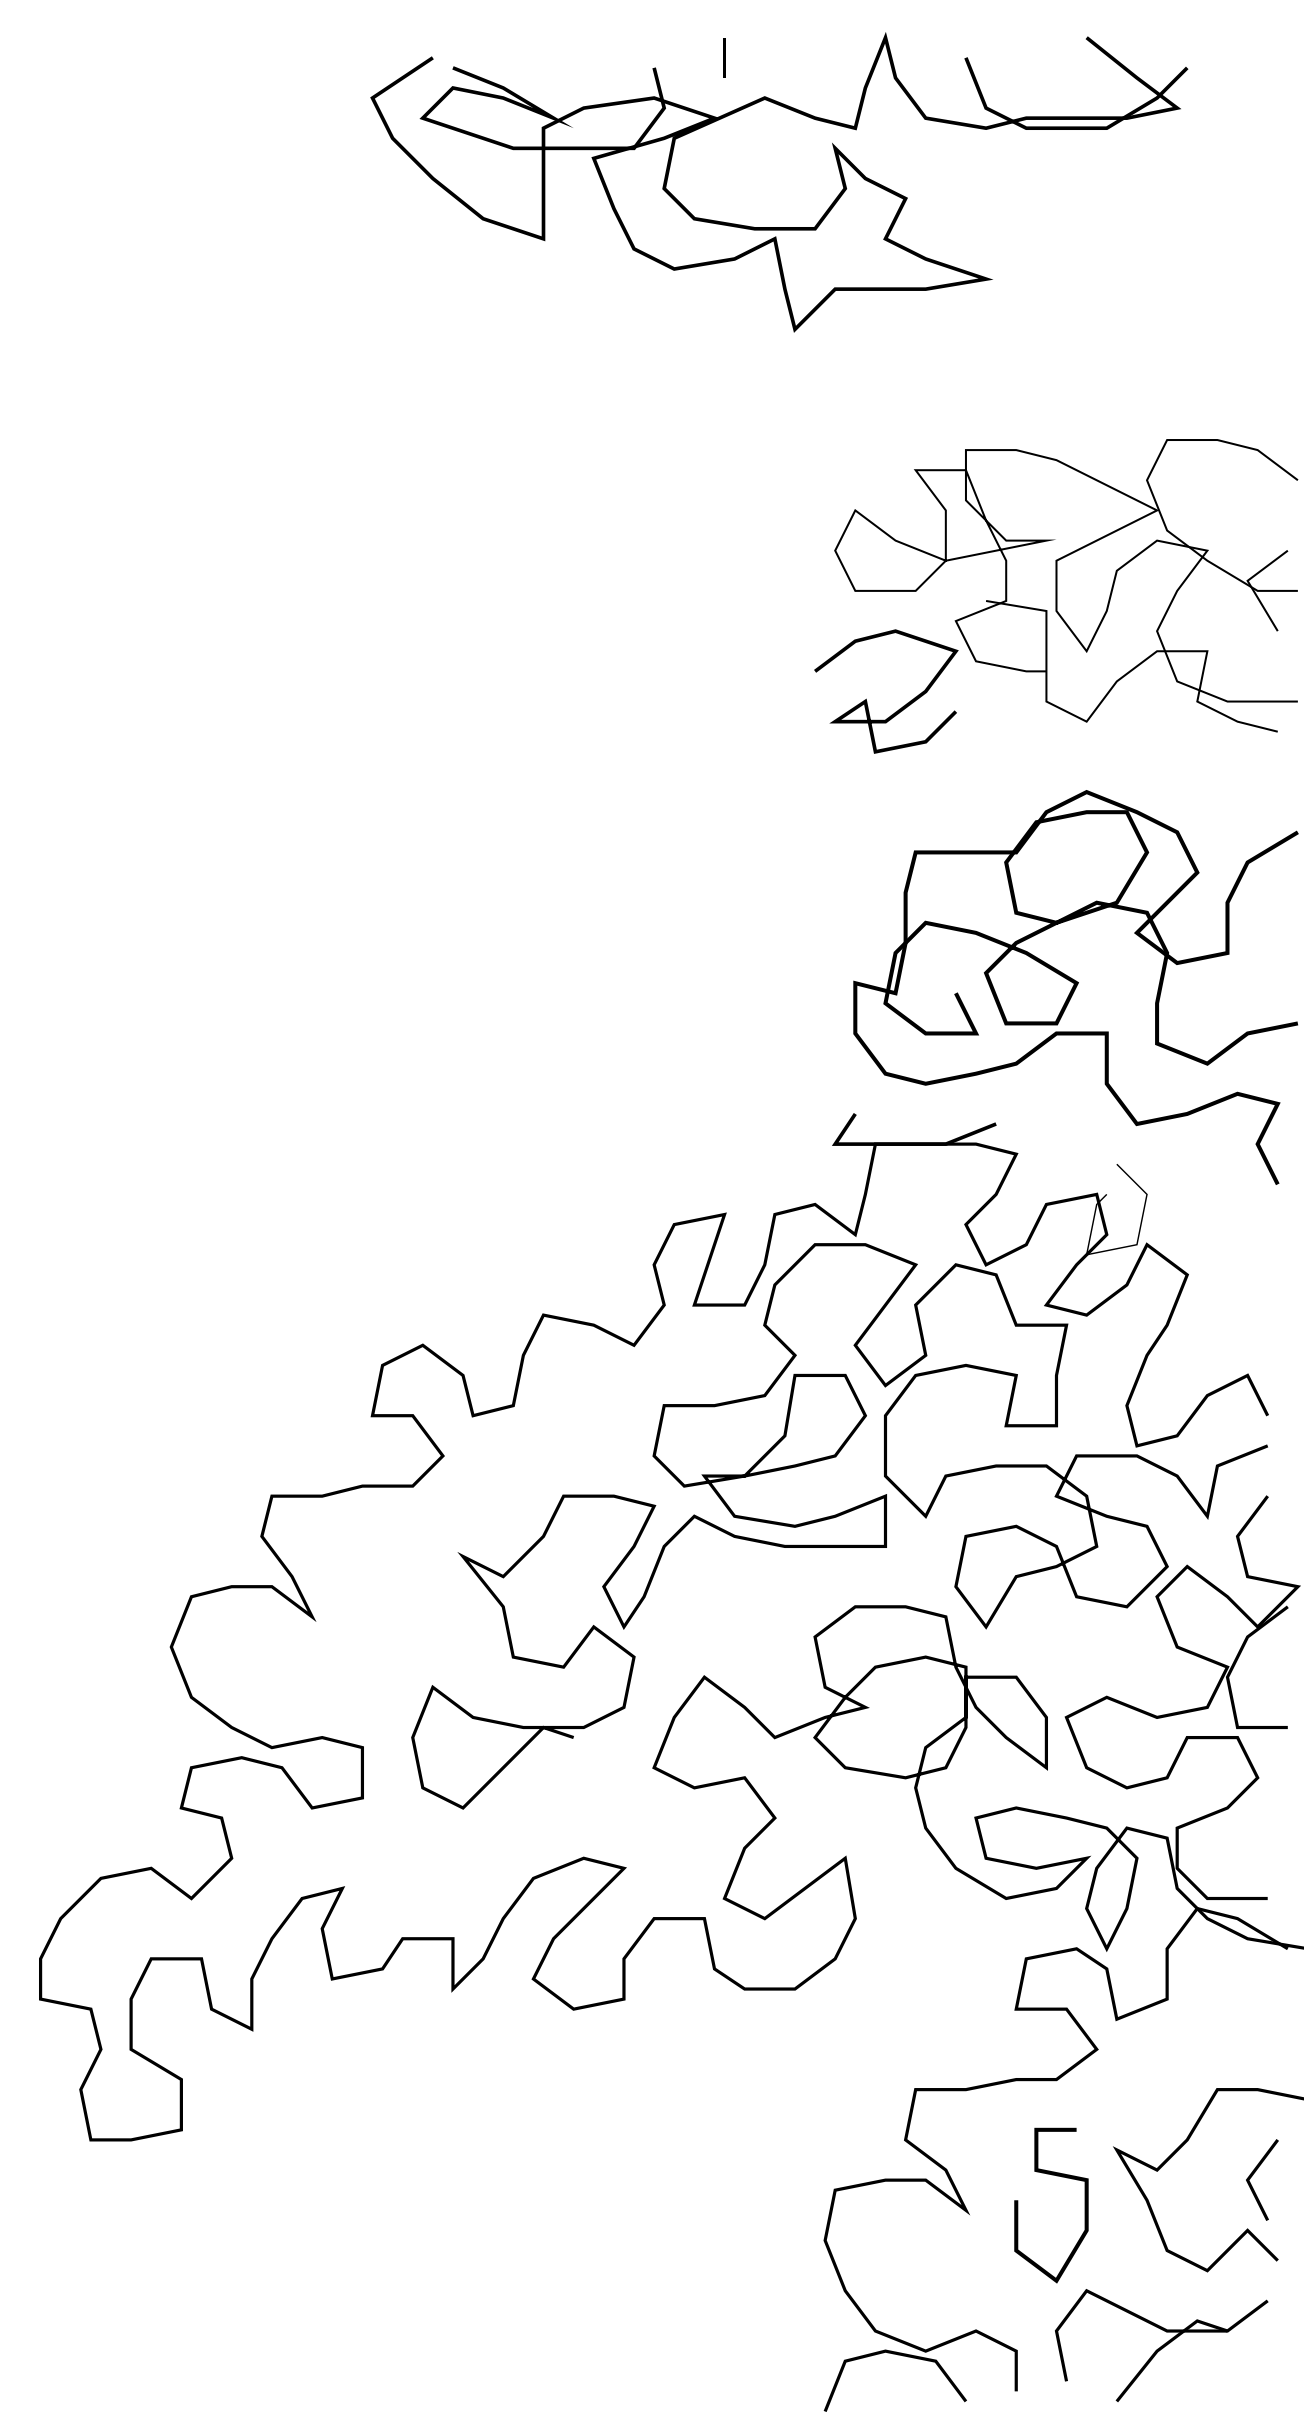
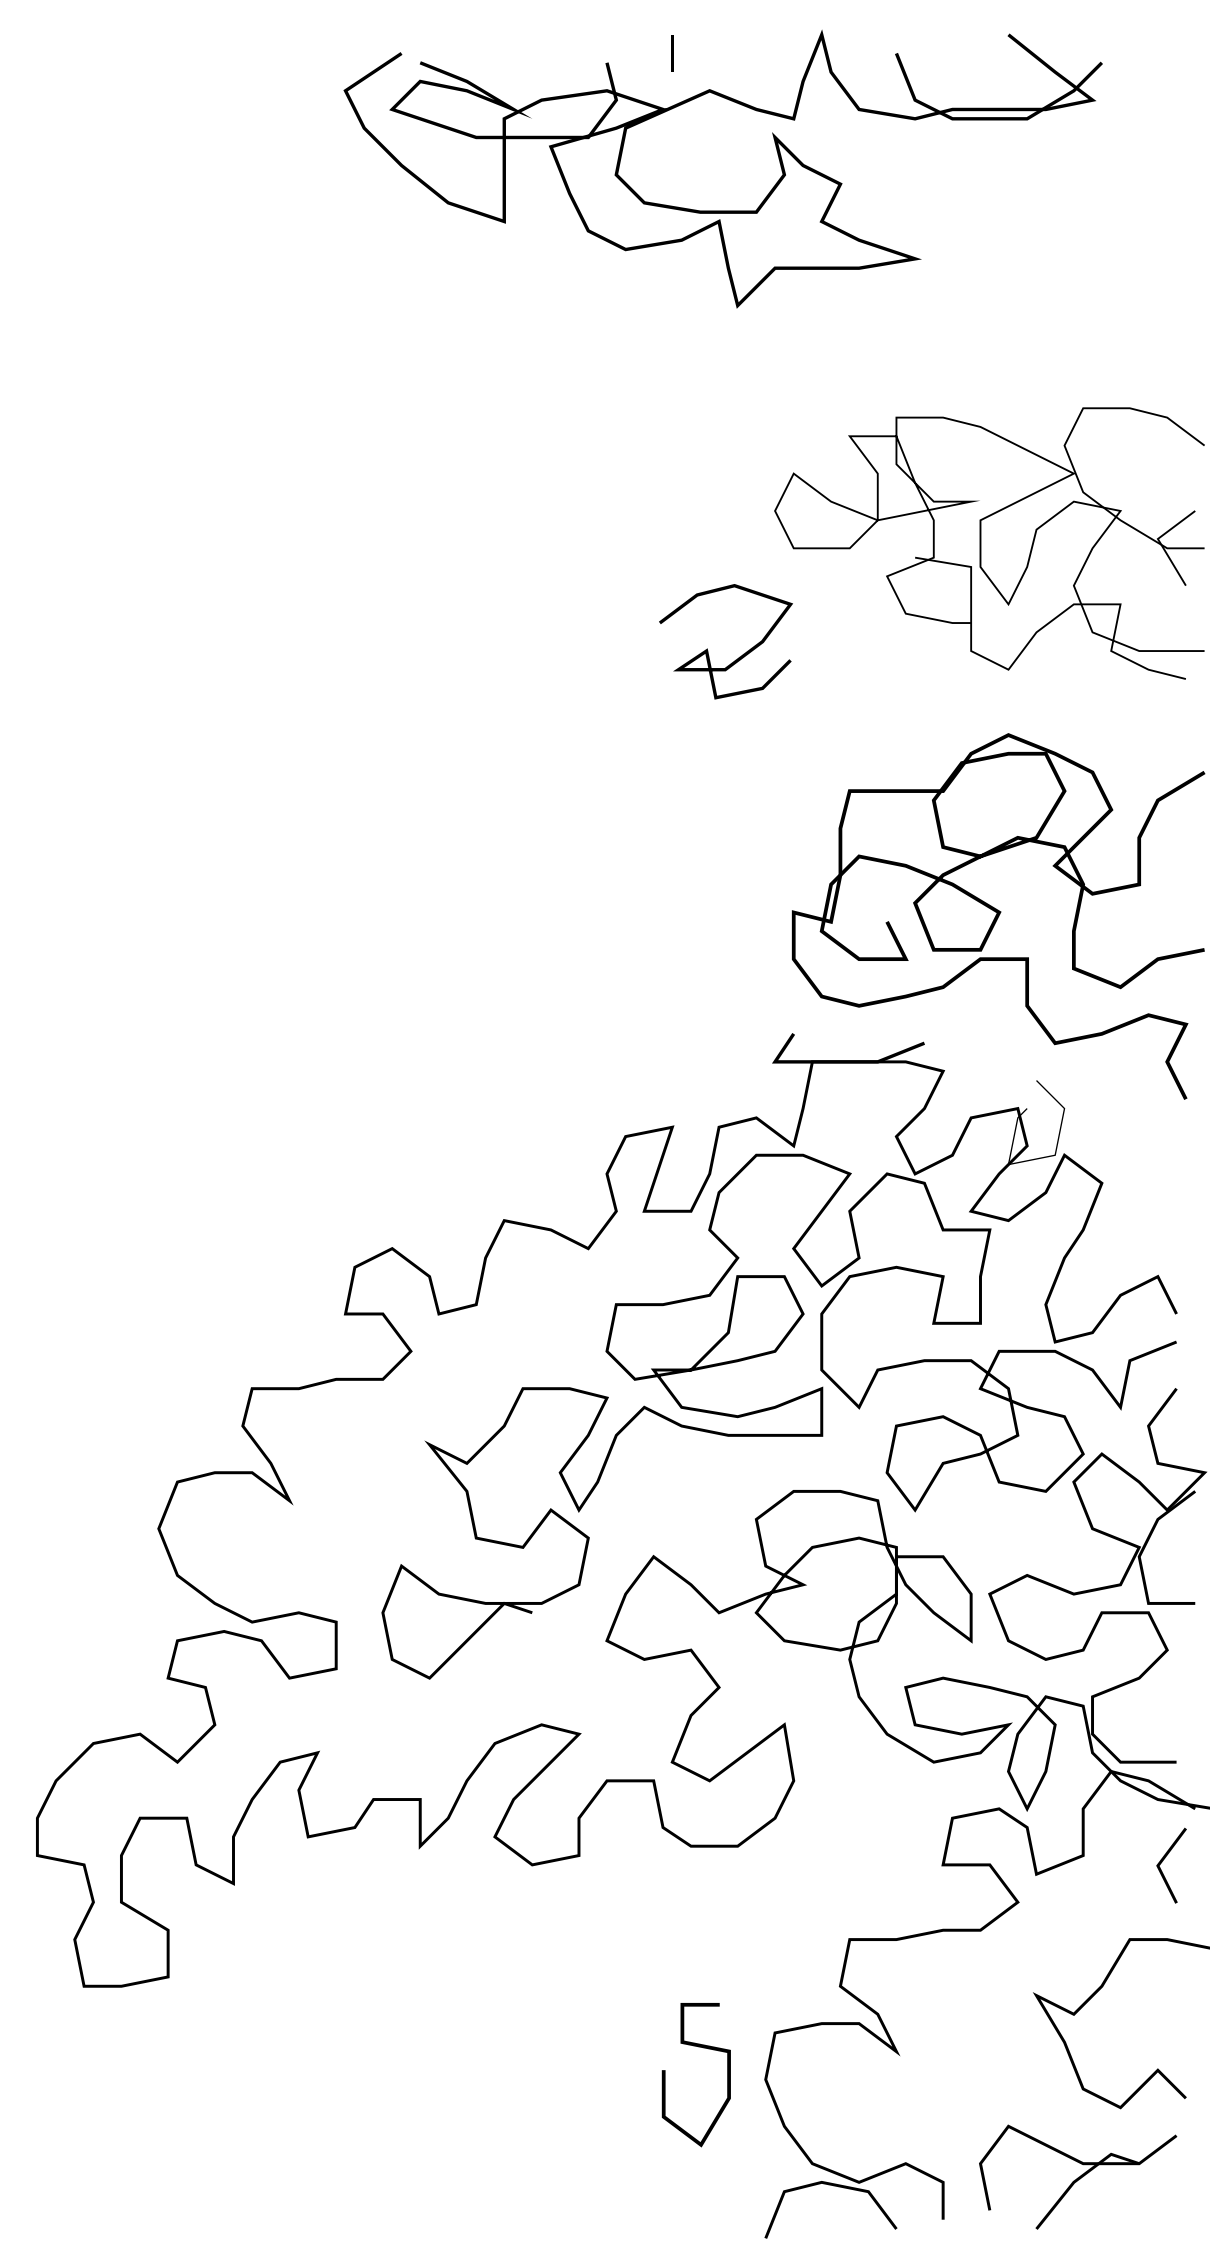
curve: (866, 698) -> (707, 648), moved
line: (1253, 2175) -> (1163, 1861), moved
curve: (1056, 2176) -> (701, 2048), moved

